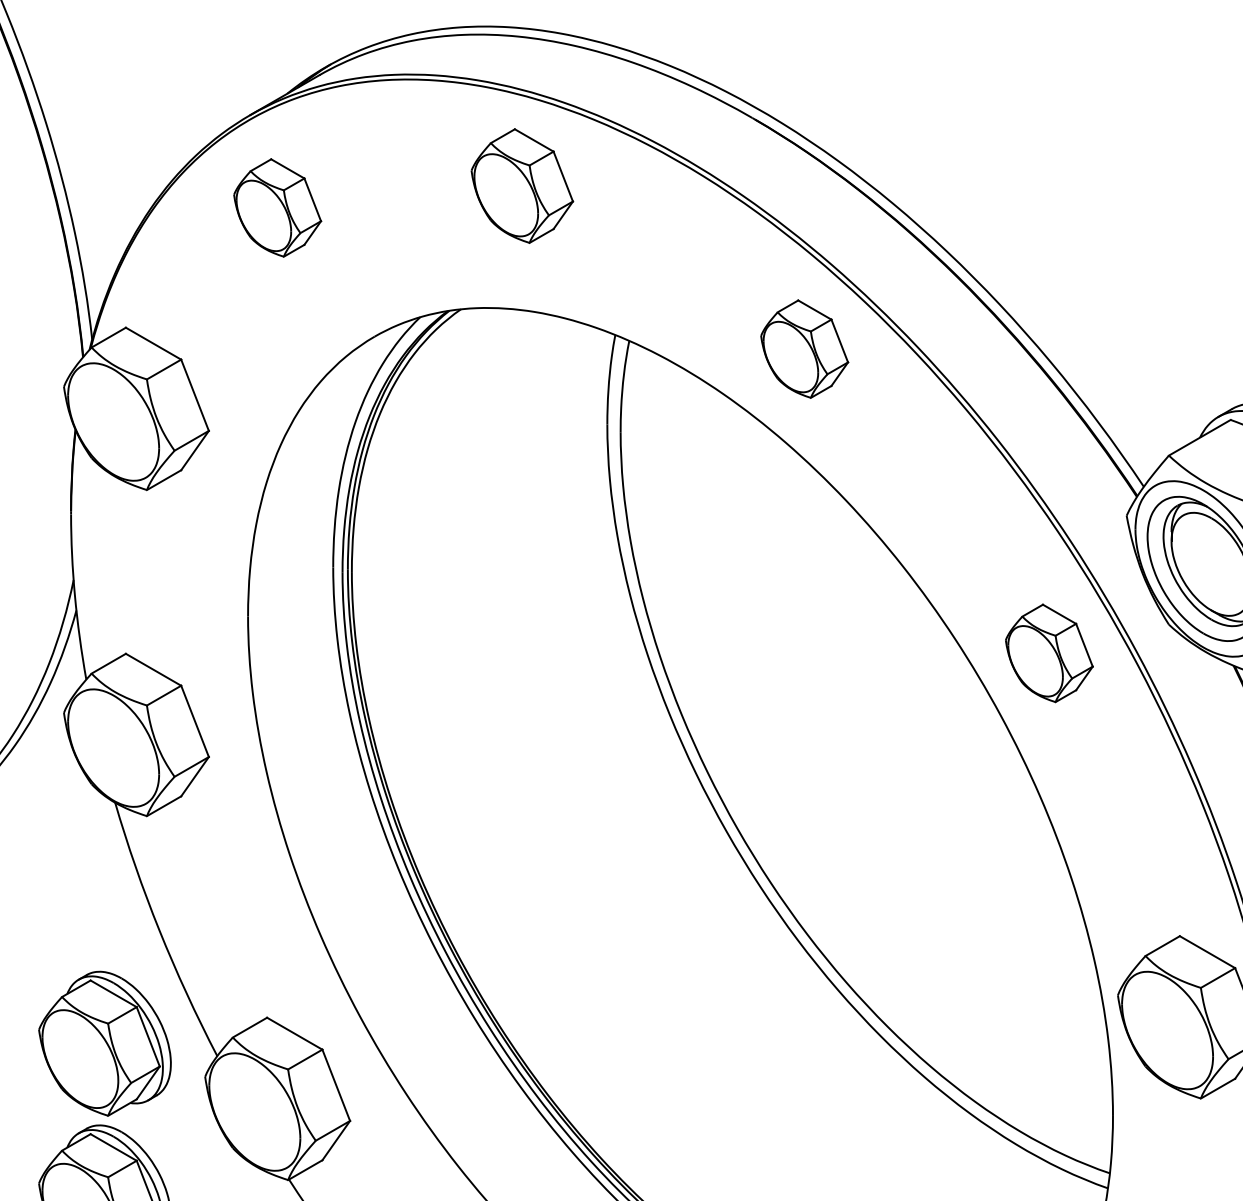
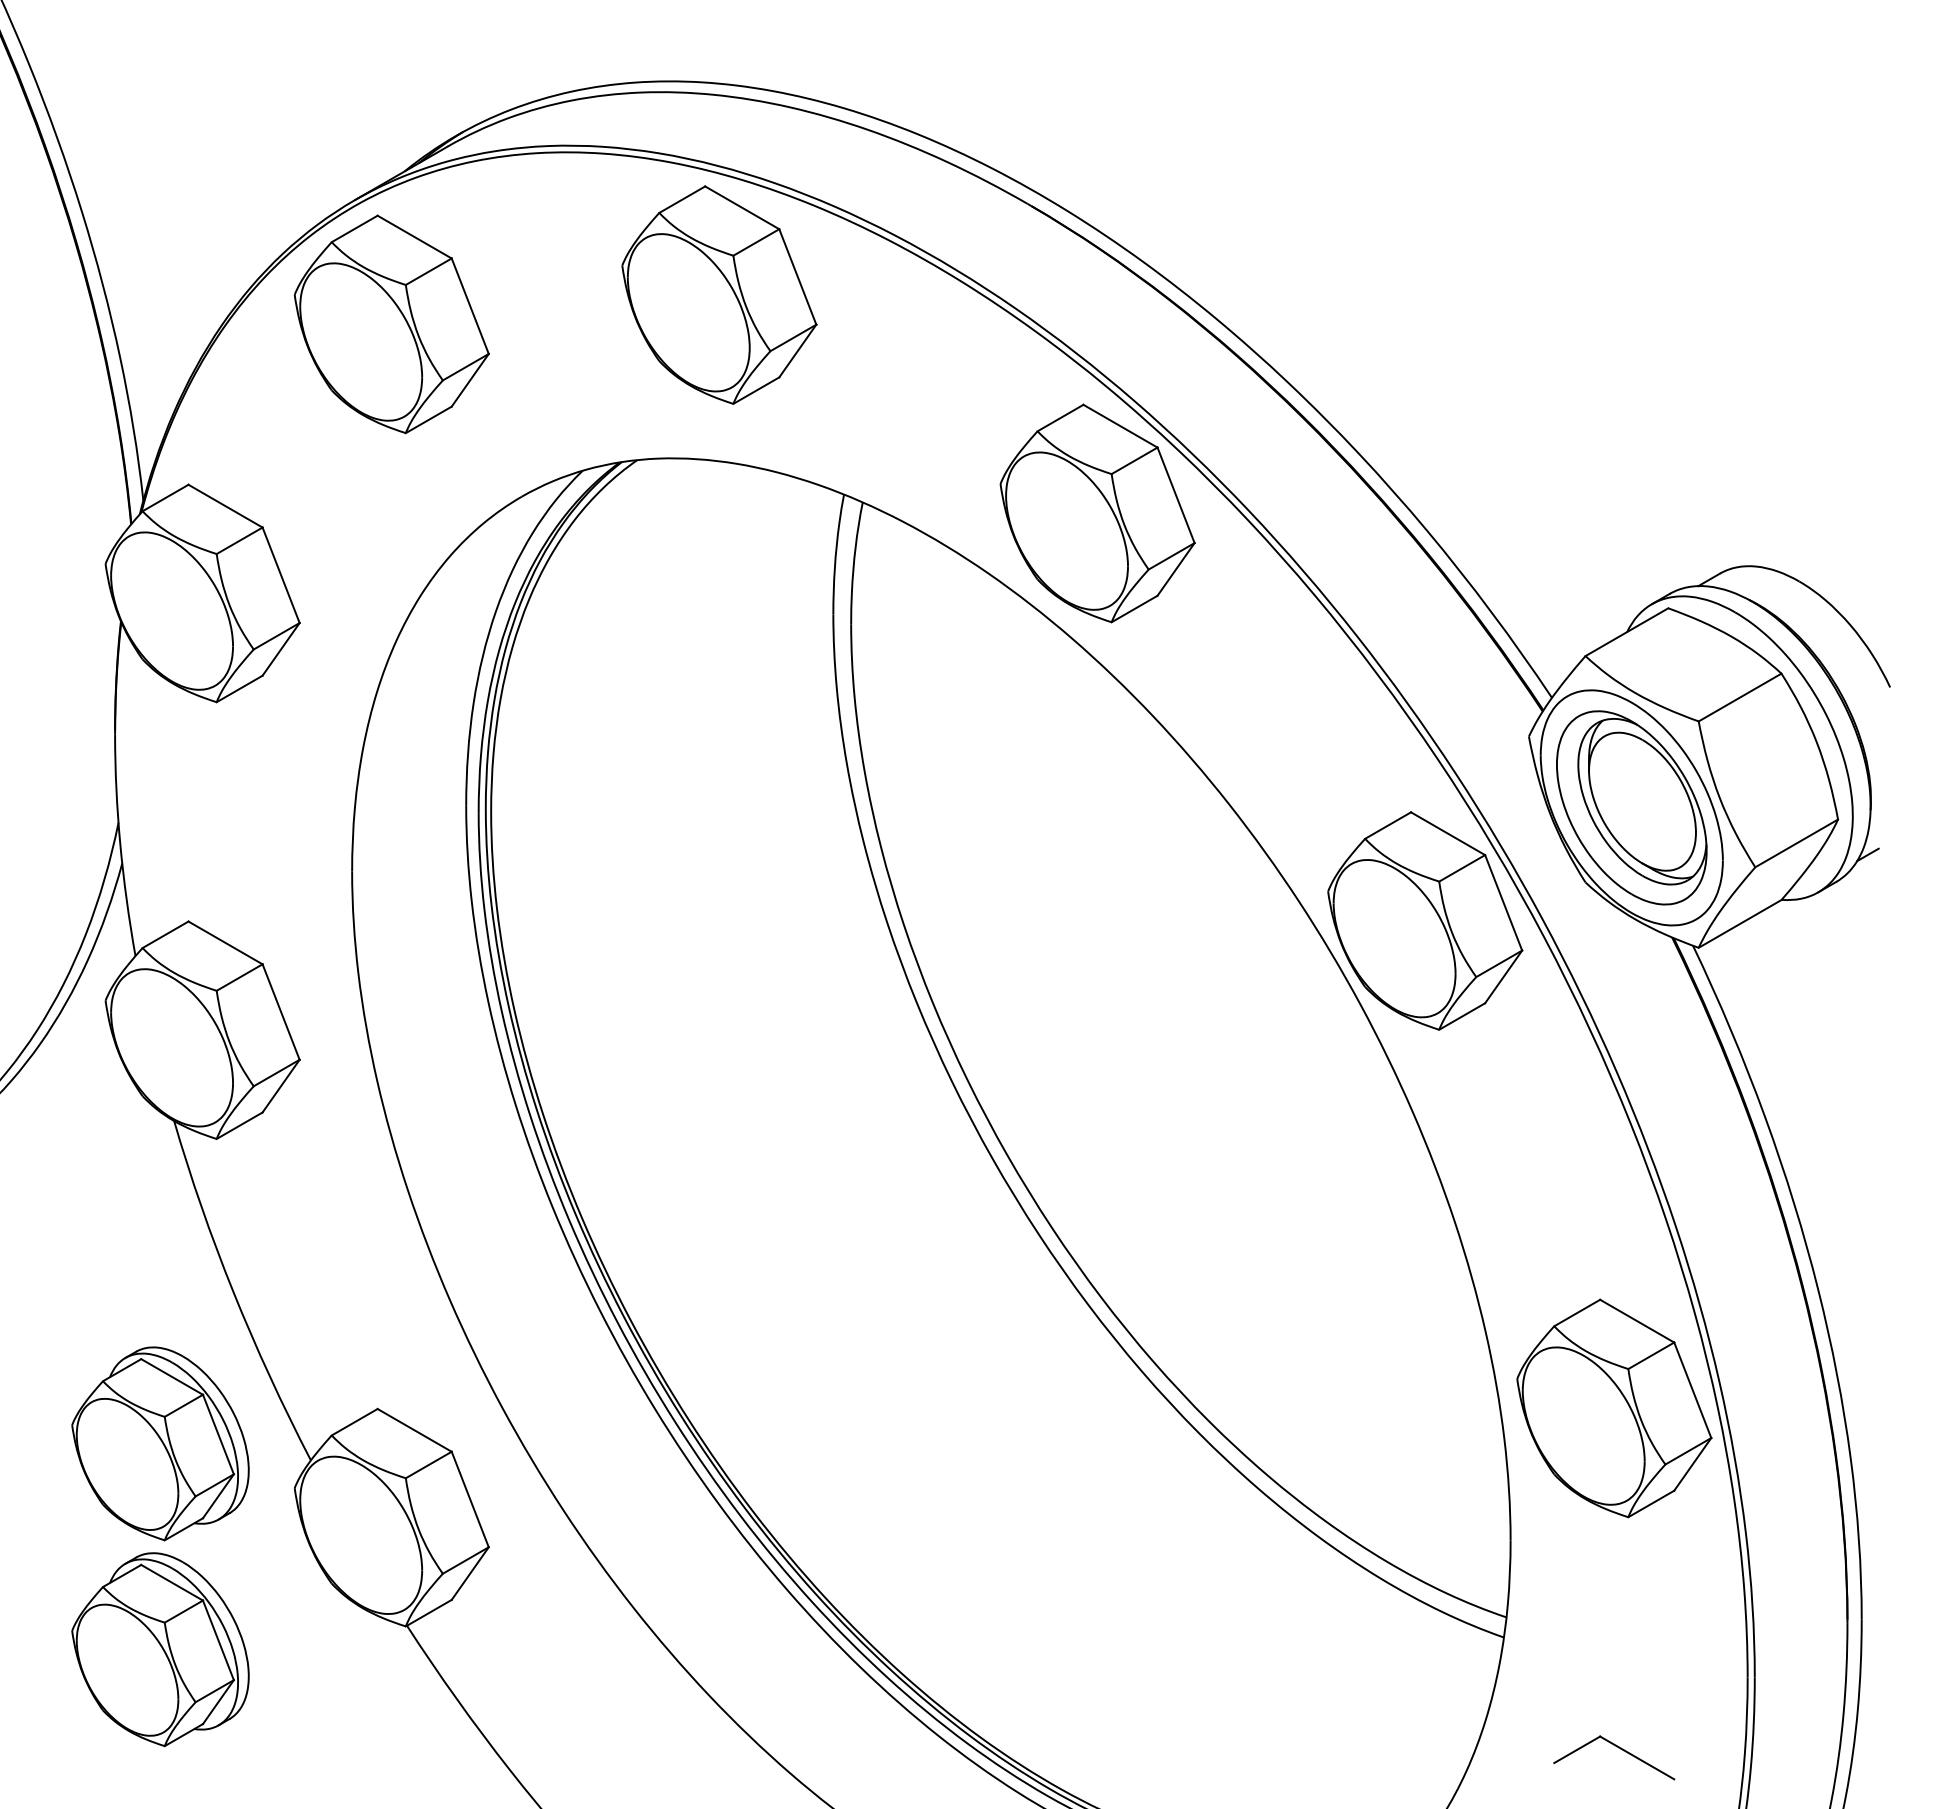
part: (522, 185) -> (719, 294), size x1.43
part: (277, 208) -> (391, 324), size x1.67
part: (804, 349) -> (1097, 513), size x1.67
part: (1049, 653) -> (1425, 920), size x1.67

